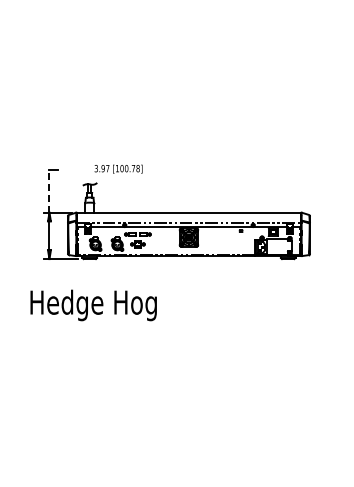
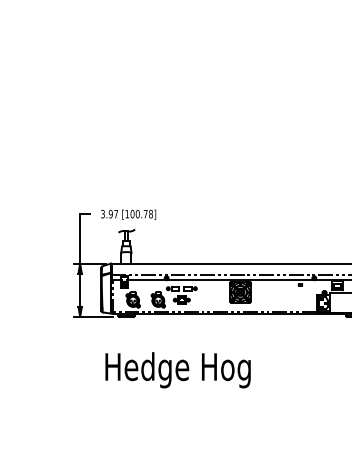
text: (118, 168) -> (128, 213), moved
line: (49, 191) -> (80, 239), dashed -> solid
text: (93, 305) -> (177, 370), moved

